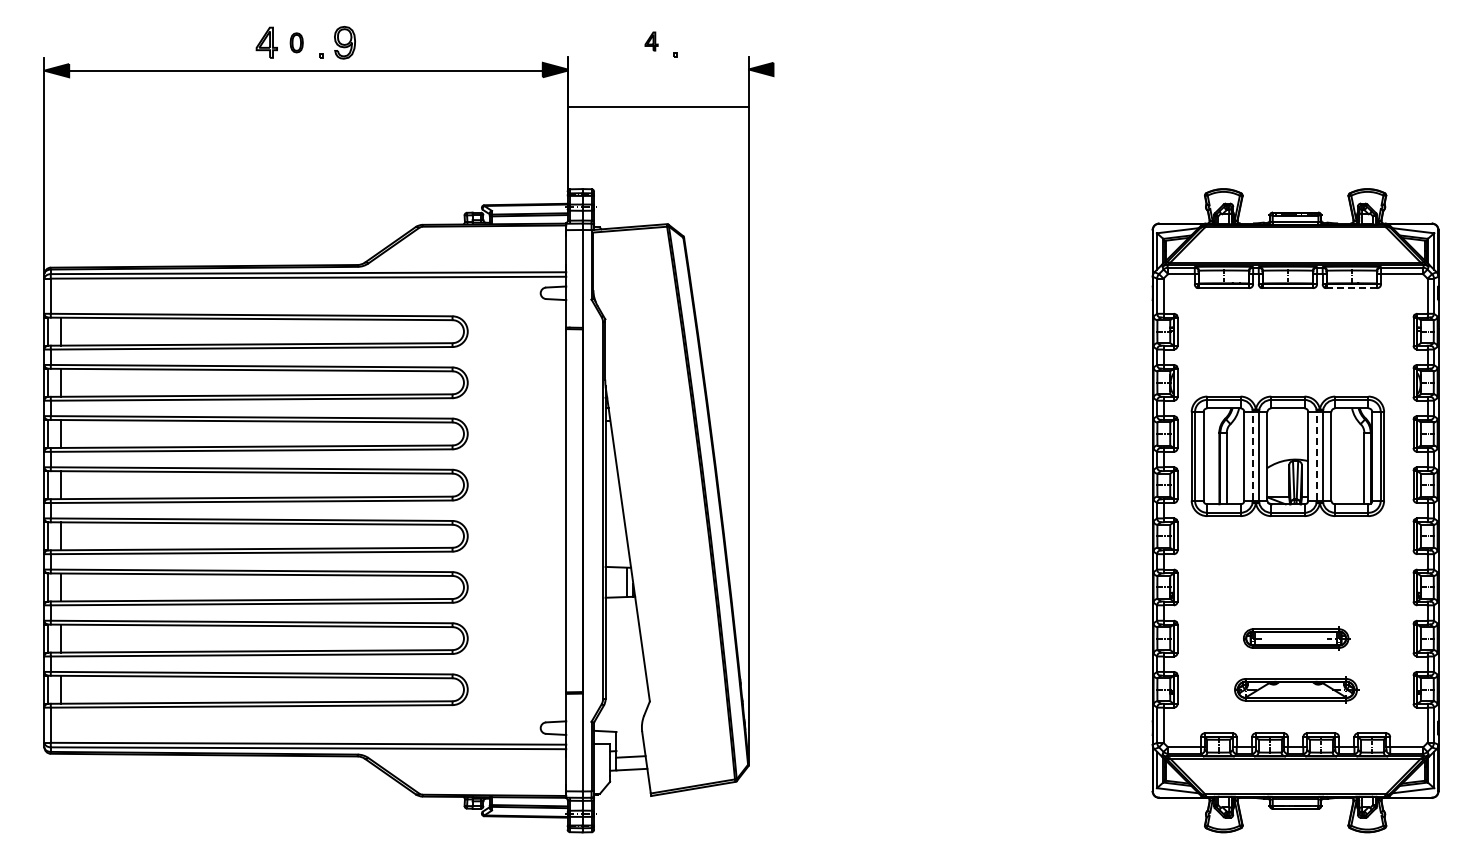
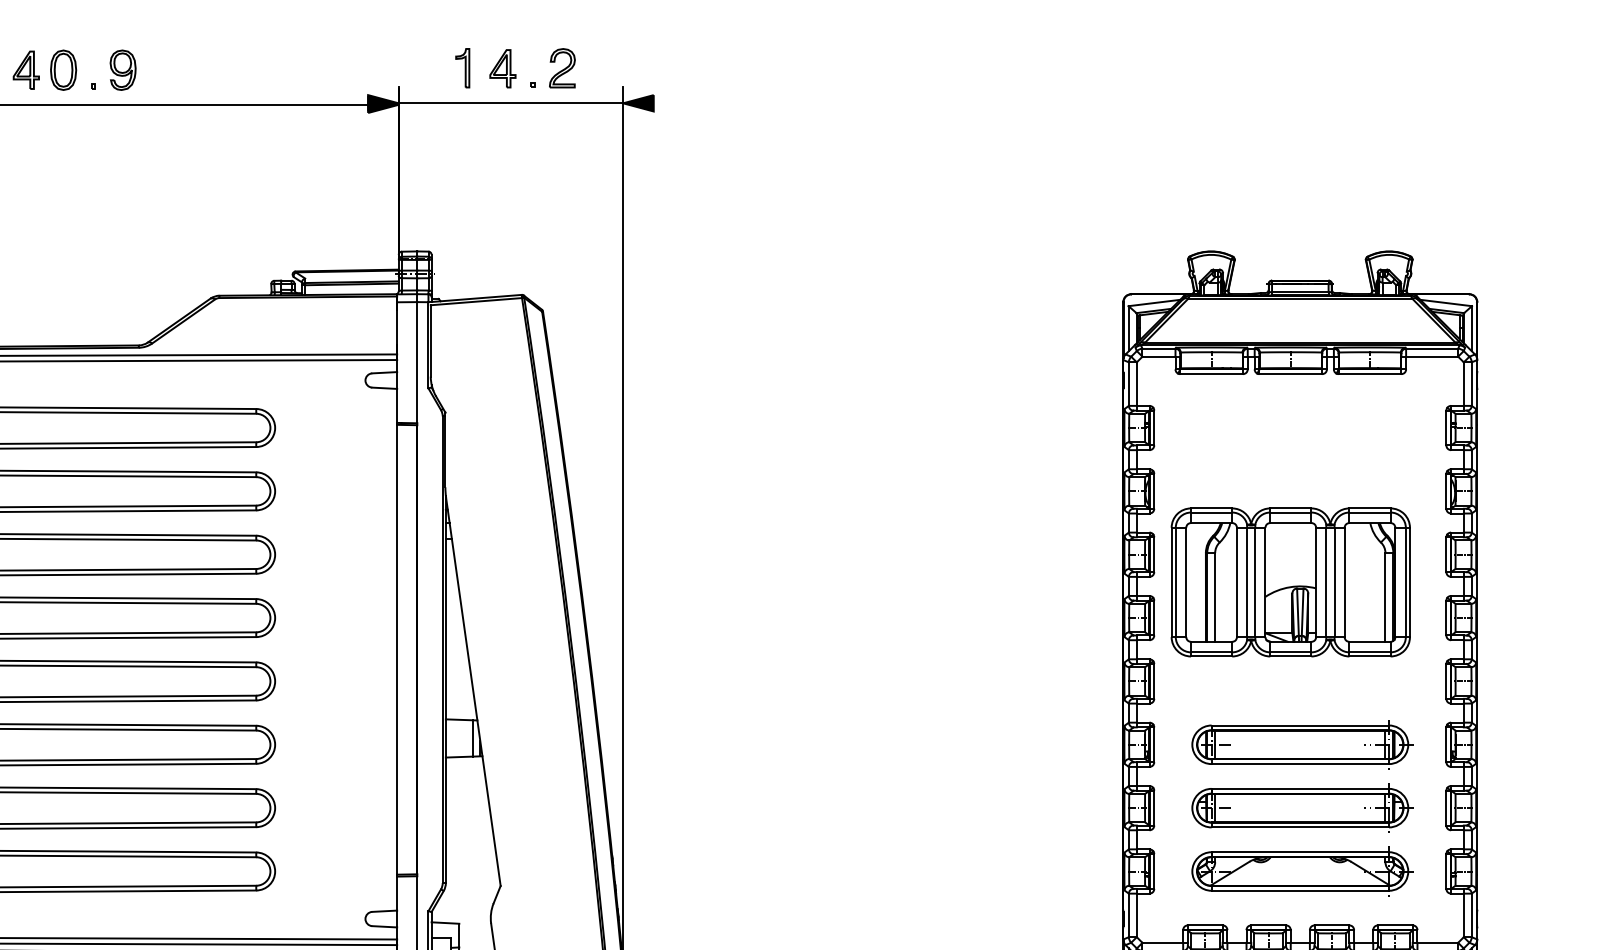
part: (619, 40) -> (463, 67), added
part: (699, 40) -> (562, 67), added
part: (651, 41) -> (502, 68), size x1.67
part: (296, 42) -> (63, 69), size x1.67
line: (657, 107) -> (510, 103), moved
line: (1351, 288) -> (1369, 374), dashed -> solid
line: (1252, 455) -> (1246, 581), dashed -> solid
line: (1316, 455) -> (1326, 581), dashed -> solid
part: (1296, 587) -> (1301, 744), added
part: (1296, 638) -> (1301, 807), size x1.67
part: (1296, 689) -> (1301, 871), size x1.43

